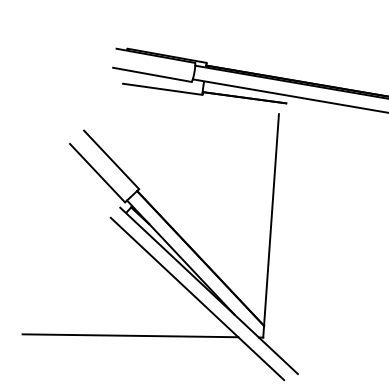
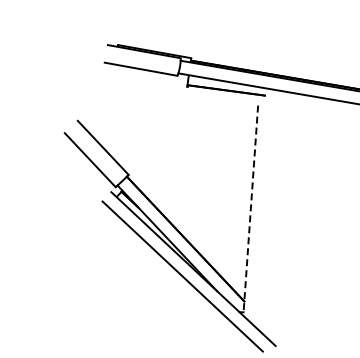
line: (162, 89) -> (150, 82), removed
line: (270, 225) -> (250, 208), solid -> dashed
line: (130, 335) -> (120, 310), removed

